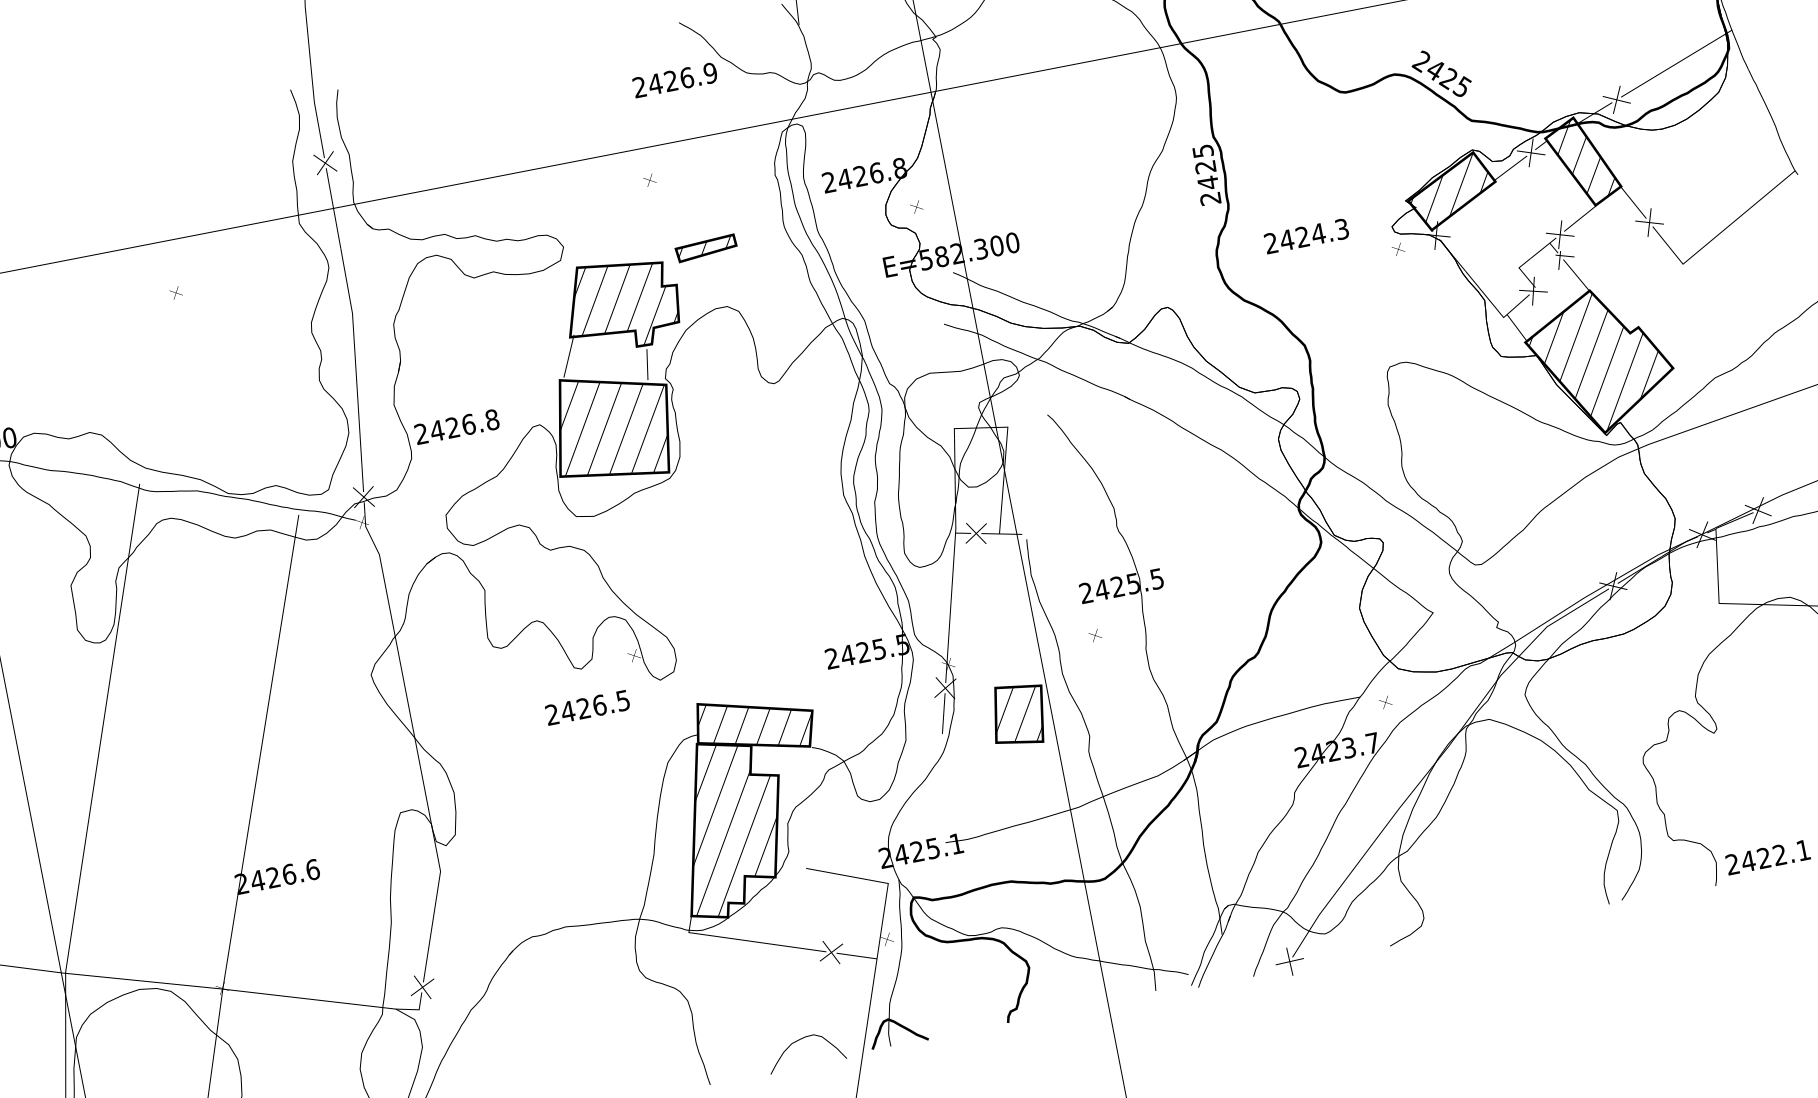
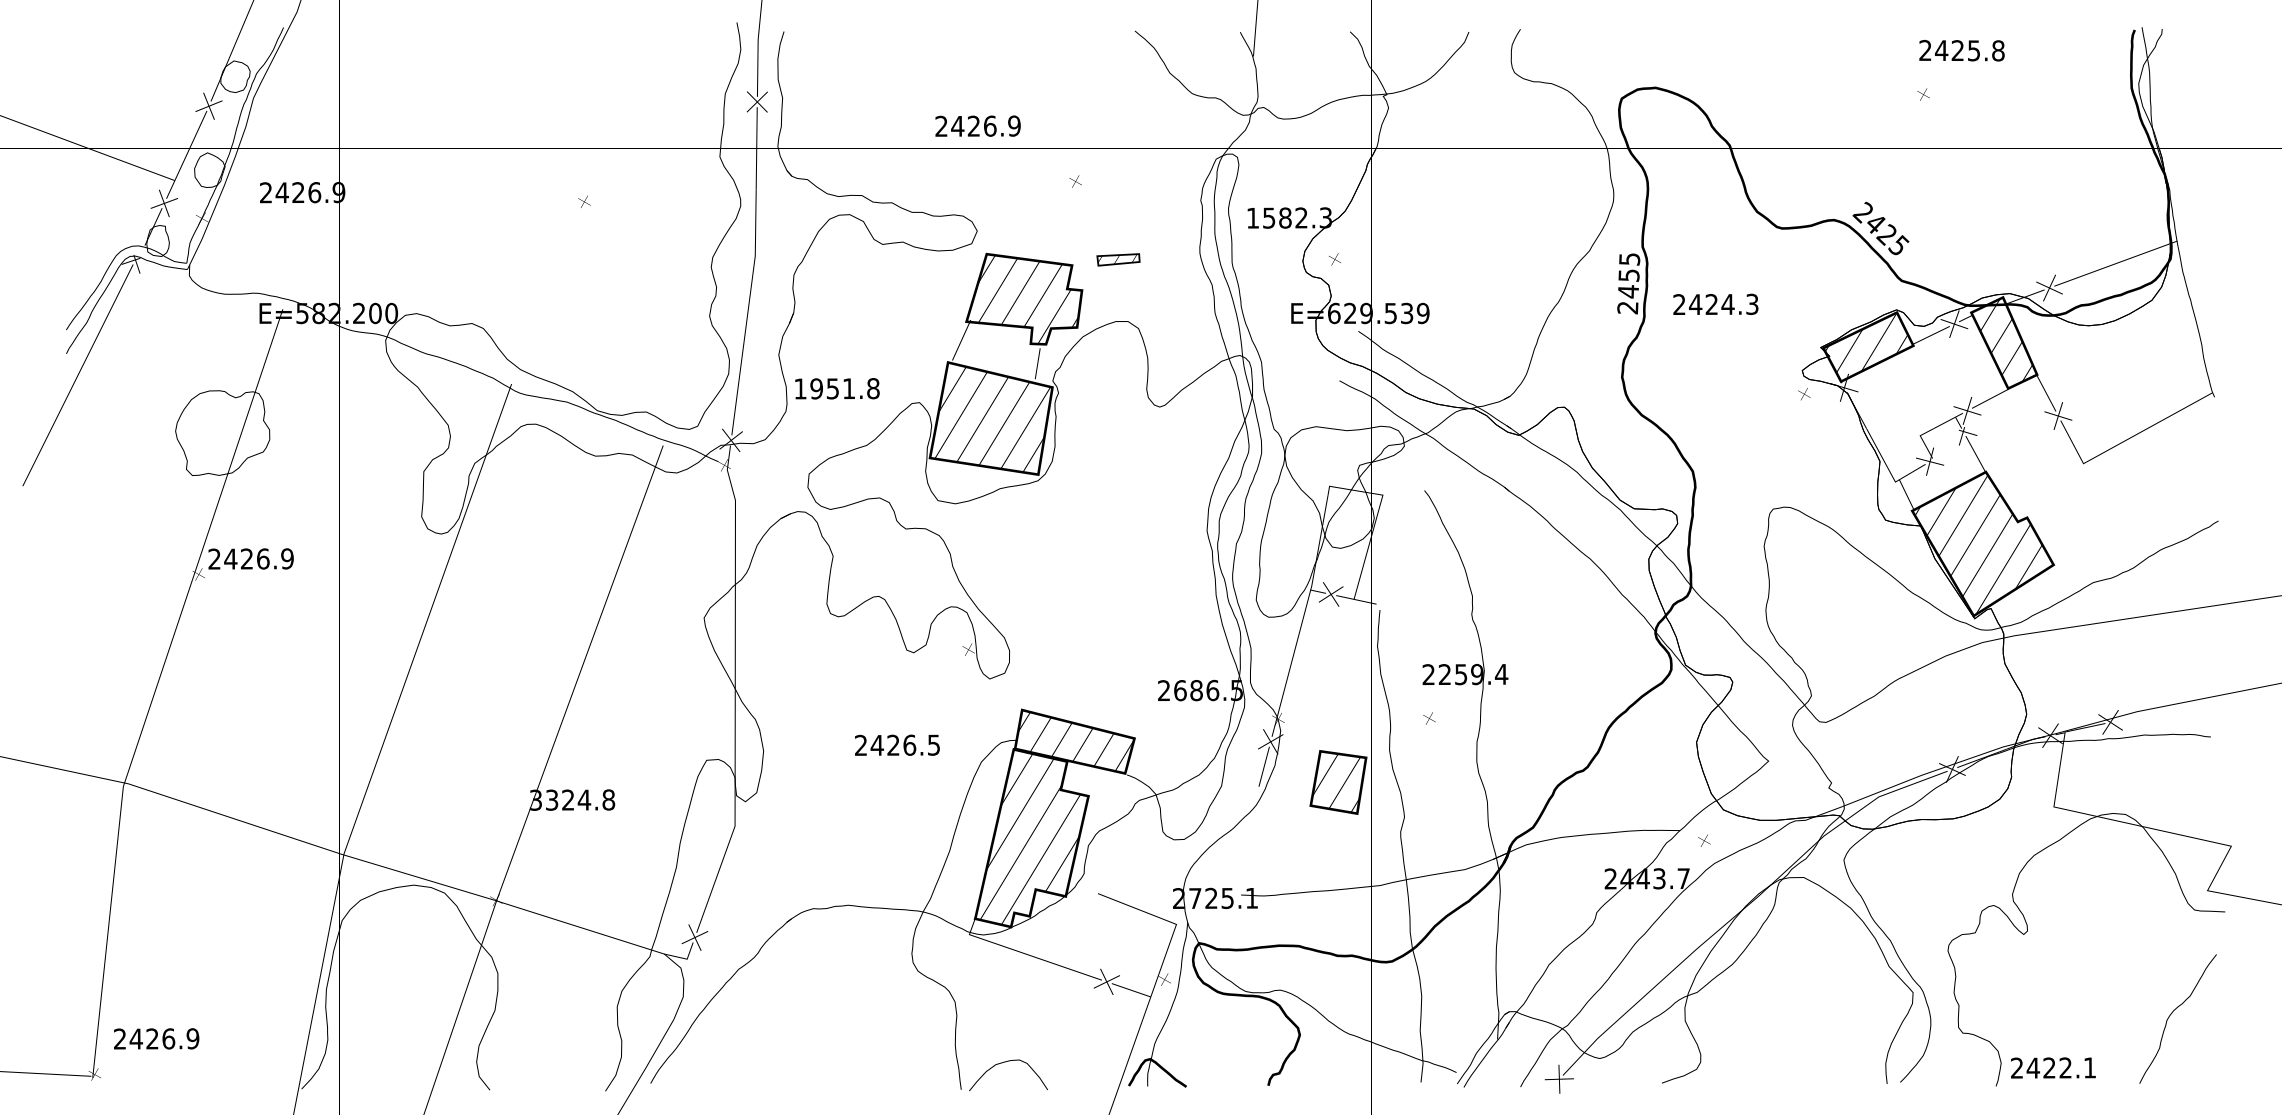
text: (674, 79) -> (977, 125), moved
text: (1205, 167) -> (1628, 275), 2425 -> 2455
text: (864, 174) -> (1289, 217), 2426.8 -> 1582.3
text: (1306, 235) -> (1715, 303), moved
part: (706, 248) -> (1118, 259), size x0.7
text: (969, 251) -> (1378, 313), E=582.300 -> E=629.539
text: (444, 429) -> (824, 388), 2426.8 -> 1951.8
text: (1129, 584) -> (1473, 674), 2425.5 -> 2259.4
text: (863, 652) -> (1196, 690), 2425.5 -> 2686.5
text: (587, 706) -> (897, 744), moved
text: (1332, 750) -> (1642, 878), 2423.7 -> 2443.7
text: (900, 854) -> (1194, 898), 2425.1 -> 2725.1
text: (277, 876) -> (572, 799), 2426.6 -> 3324.8
curve: (800, 1039) -> (1005, 1062), moved

